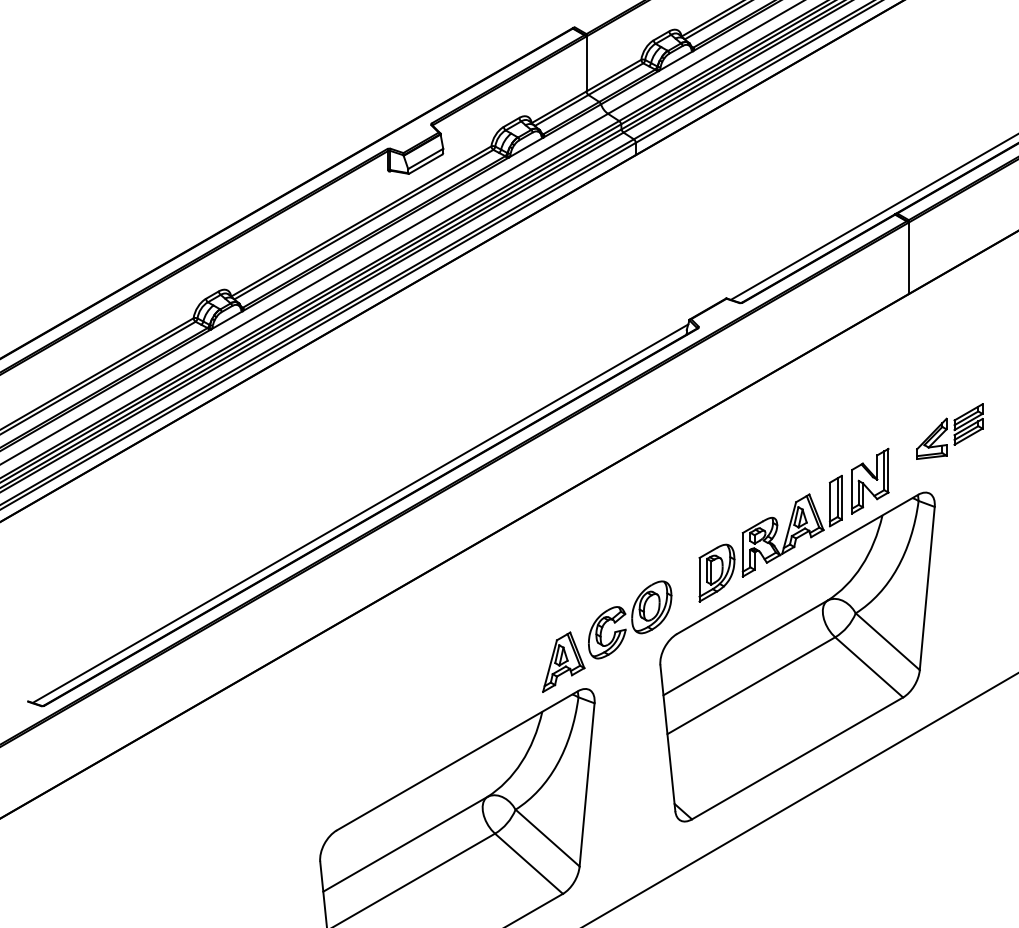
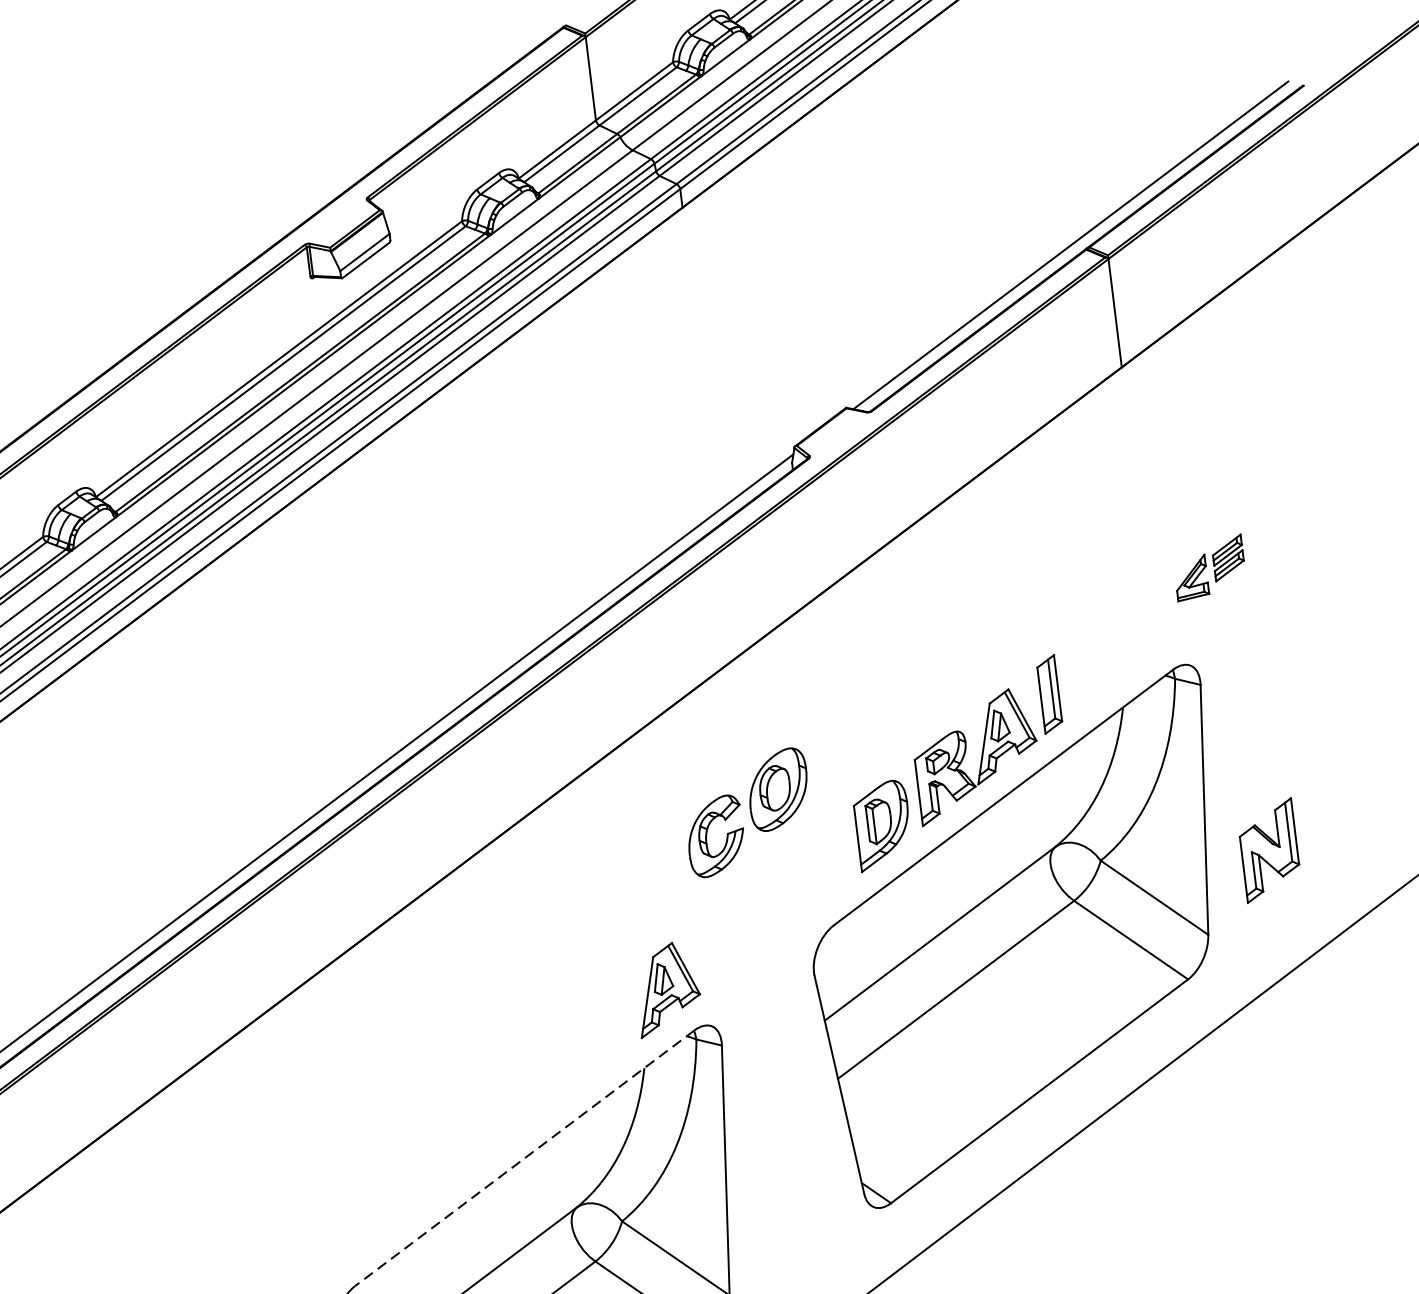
part: (949, 431) -> (1208, 567), size x0.7
part: (870, 480) -> (1269, 849), moved
part: (630, 619) -> (748, 812), moved
line: (456, 761) -> (523, 1159), solid -> dashed

